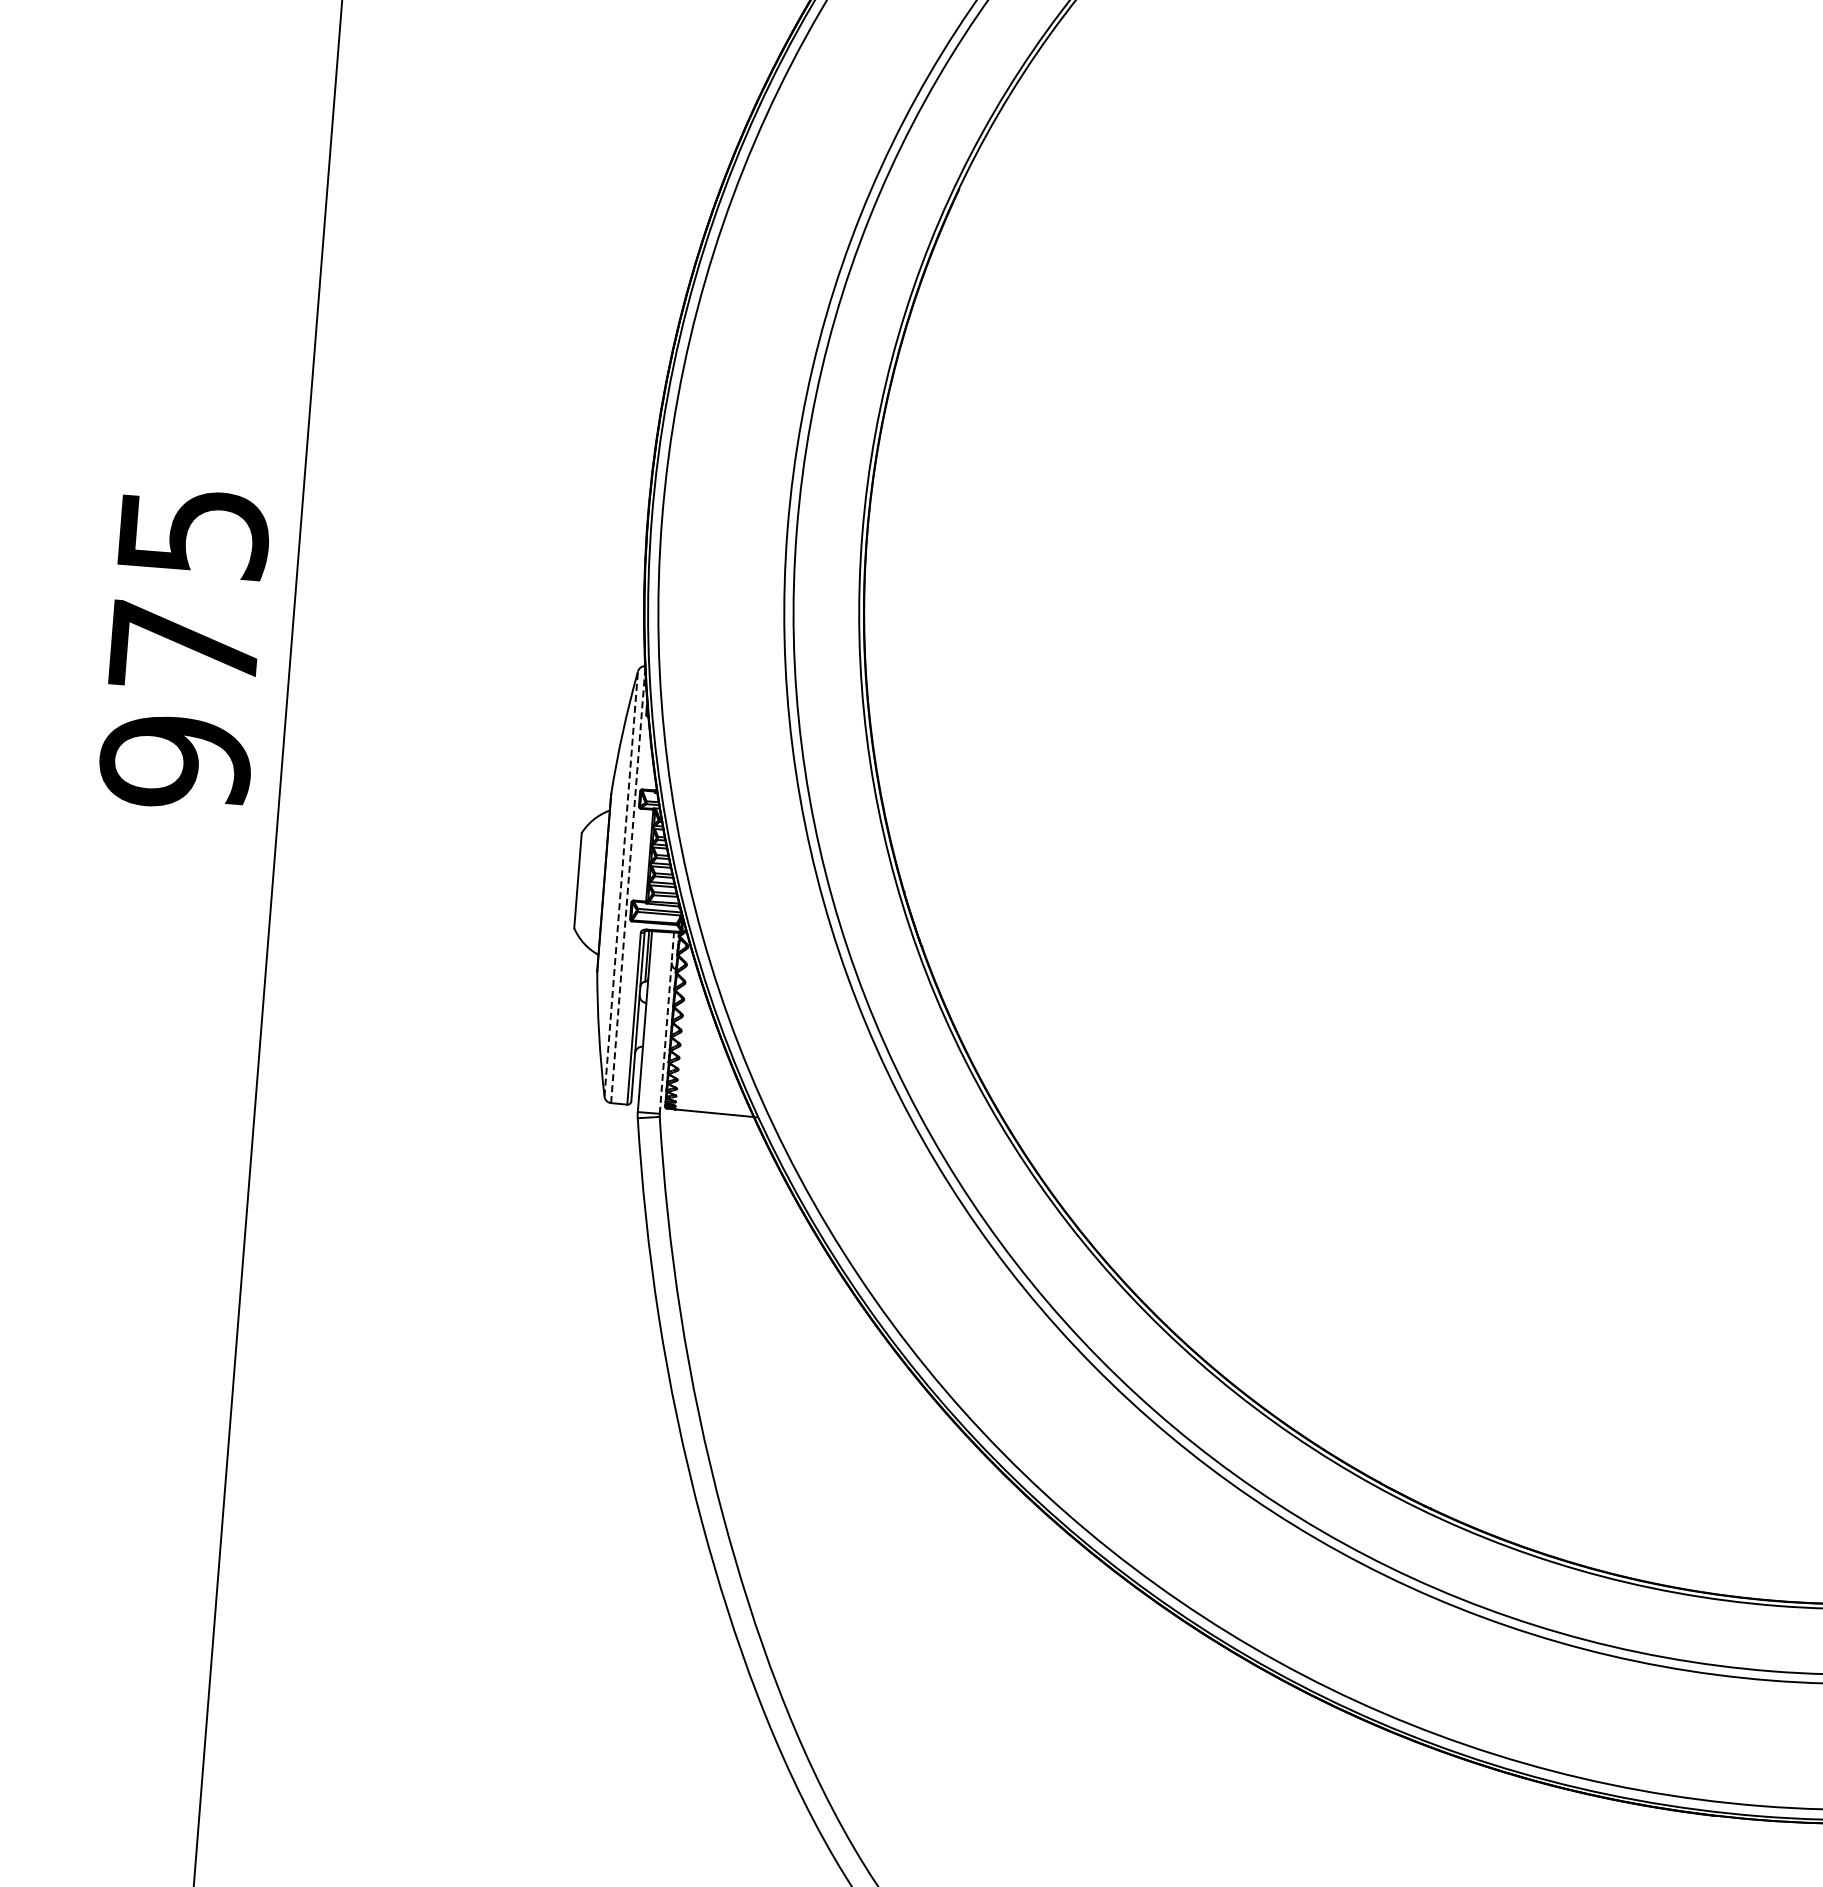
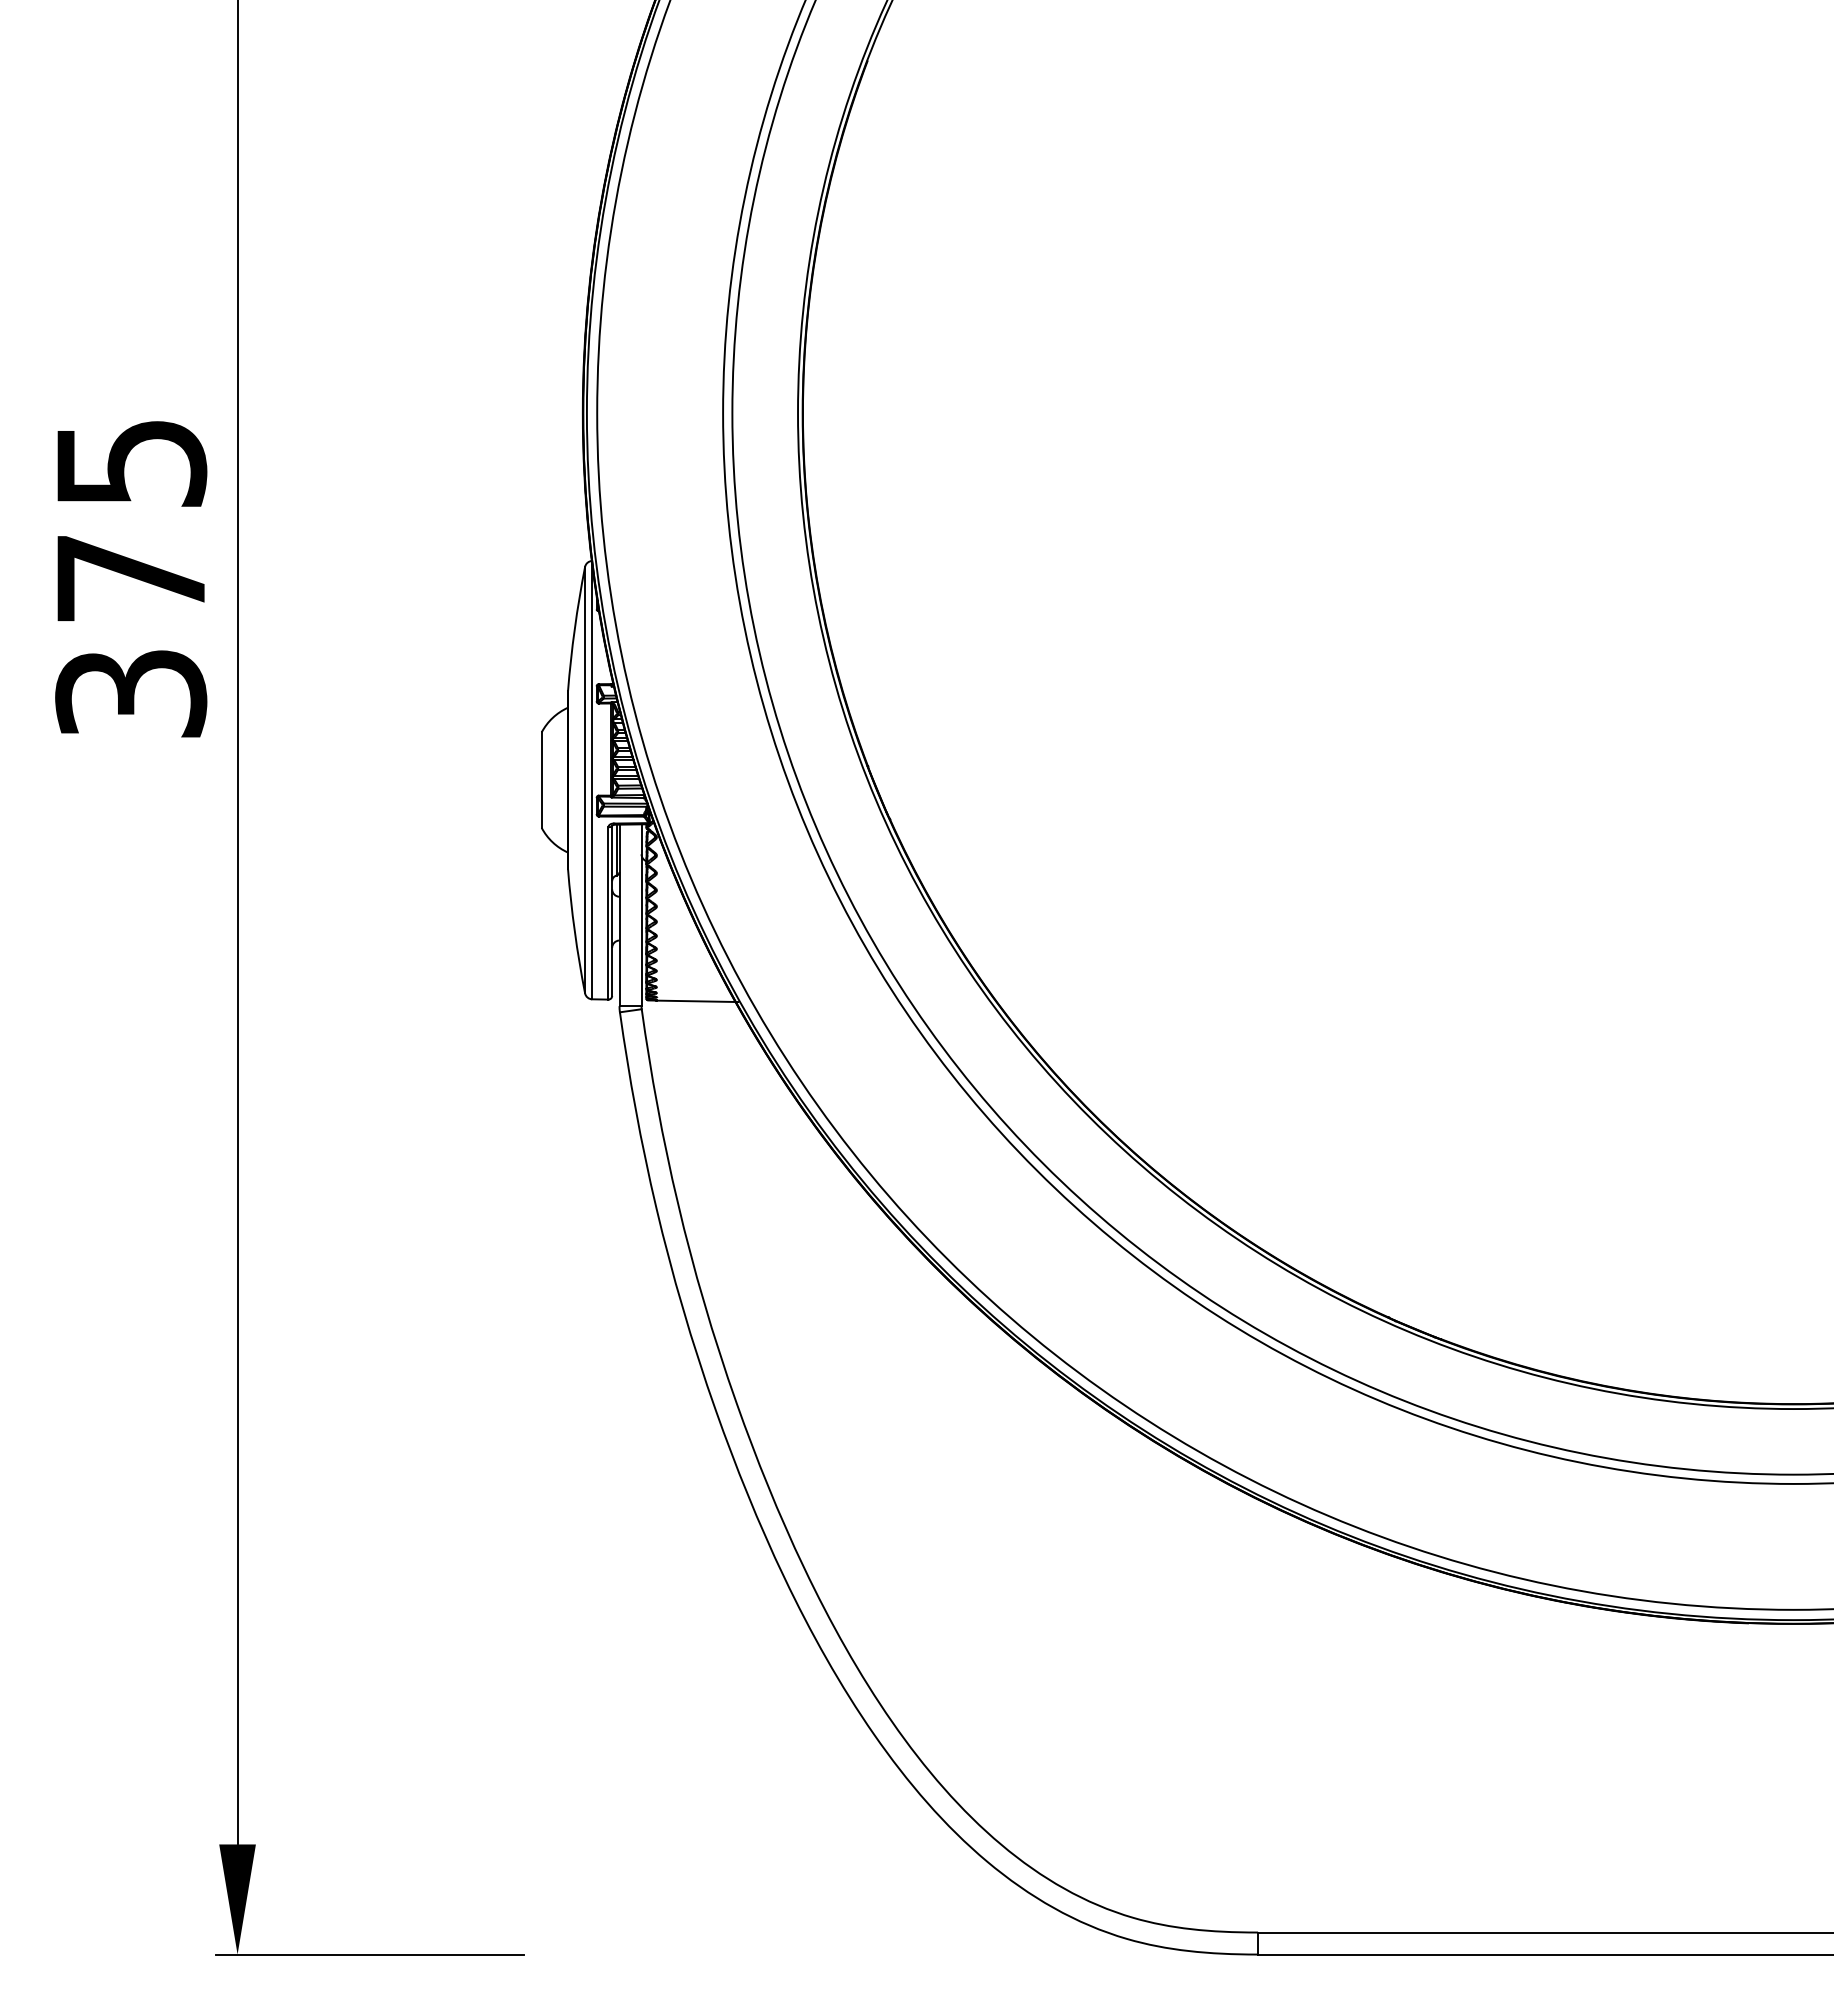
text: (175, 762) -> (131, 693), 975 -> 375
line: (621, 883) -> (585, 779), dashed -> solid
line: (628, 885) -> (592, 780), dashed -> solid
line: (666, 1023) -> (641, 915), dashed -> solid

